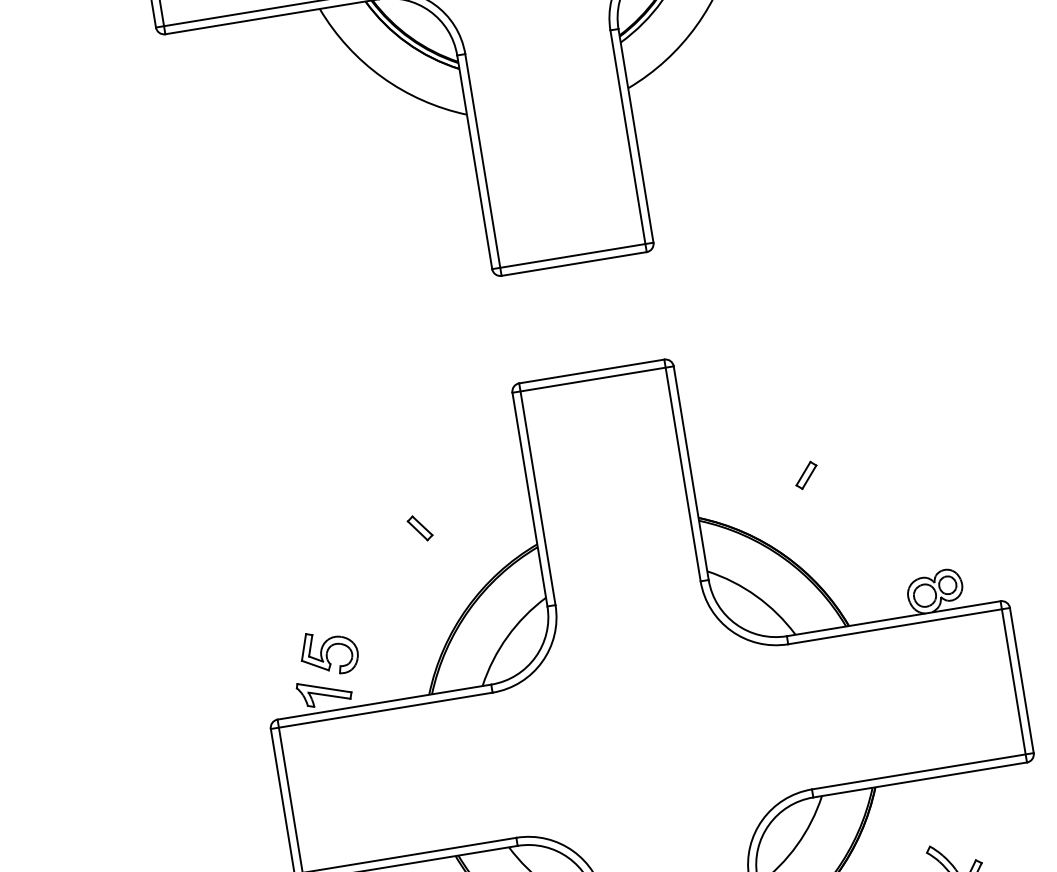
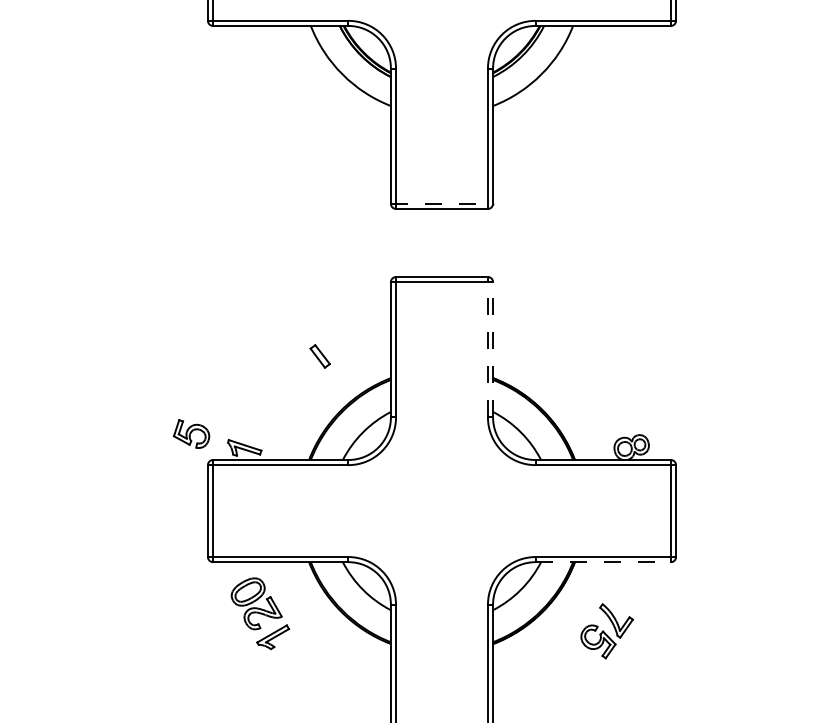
line: (573, 255) -> (442, 203), solid -> dashed
line: (681, 469) -> (487, 346), solid -> dashed
line: (691, 472) -> (493, 349), solid -> dashed
part: (805, 475) -> (563, 362), removed
part: (420, 528) -> (320, 356), size x1.4
part: (328, 651) -> (191, 433), moved
line: (920, 780) -> (603, 562), solid -> dashed

